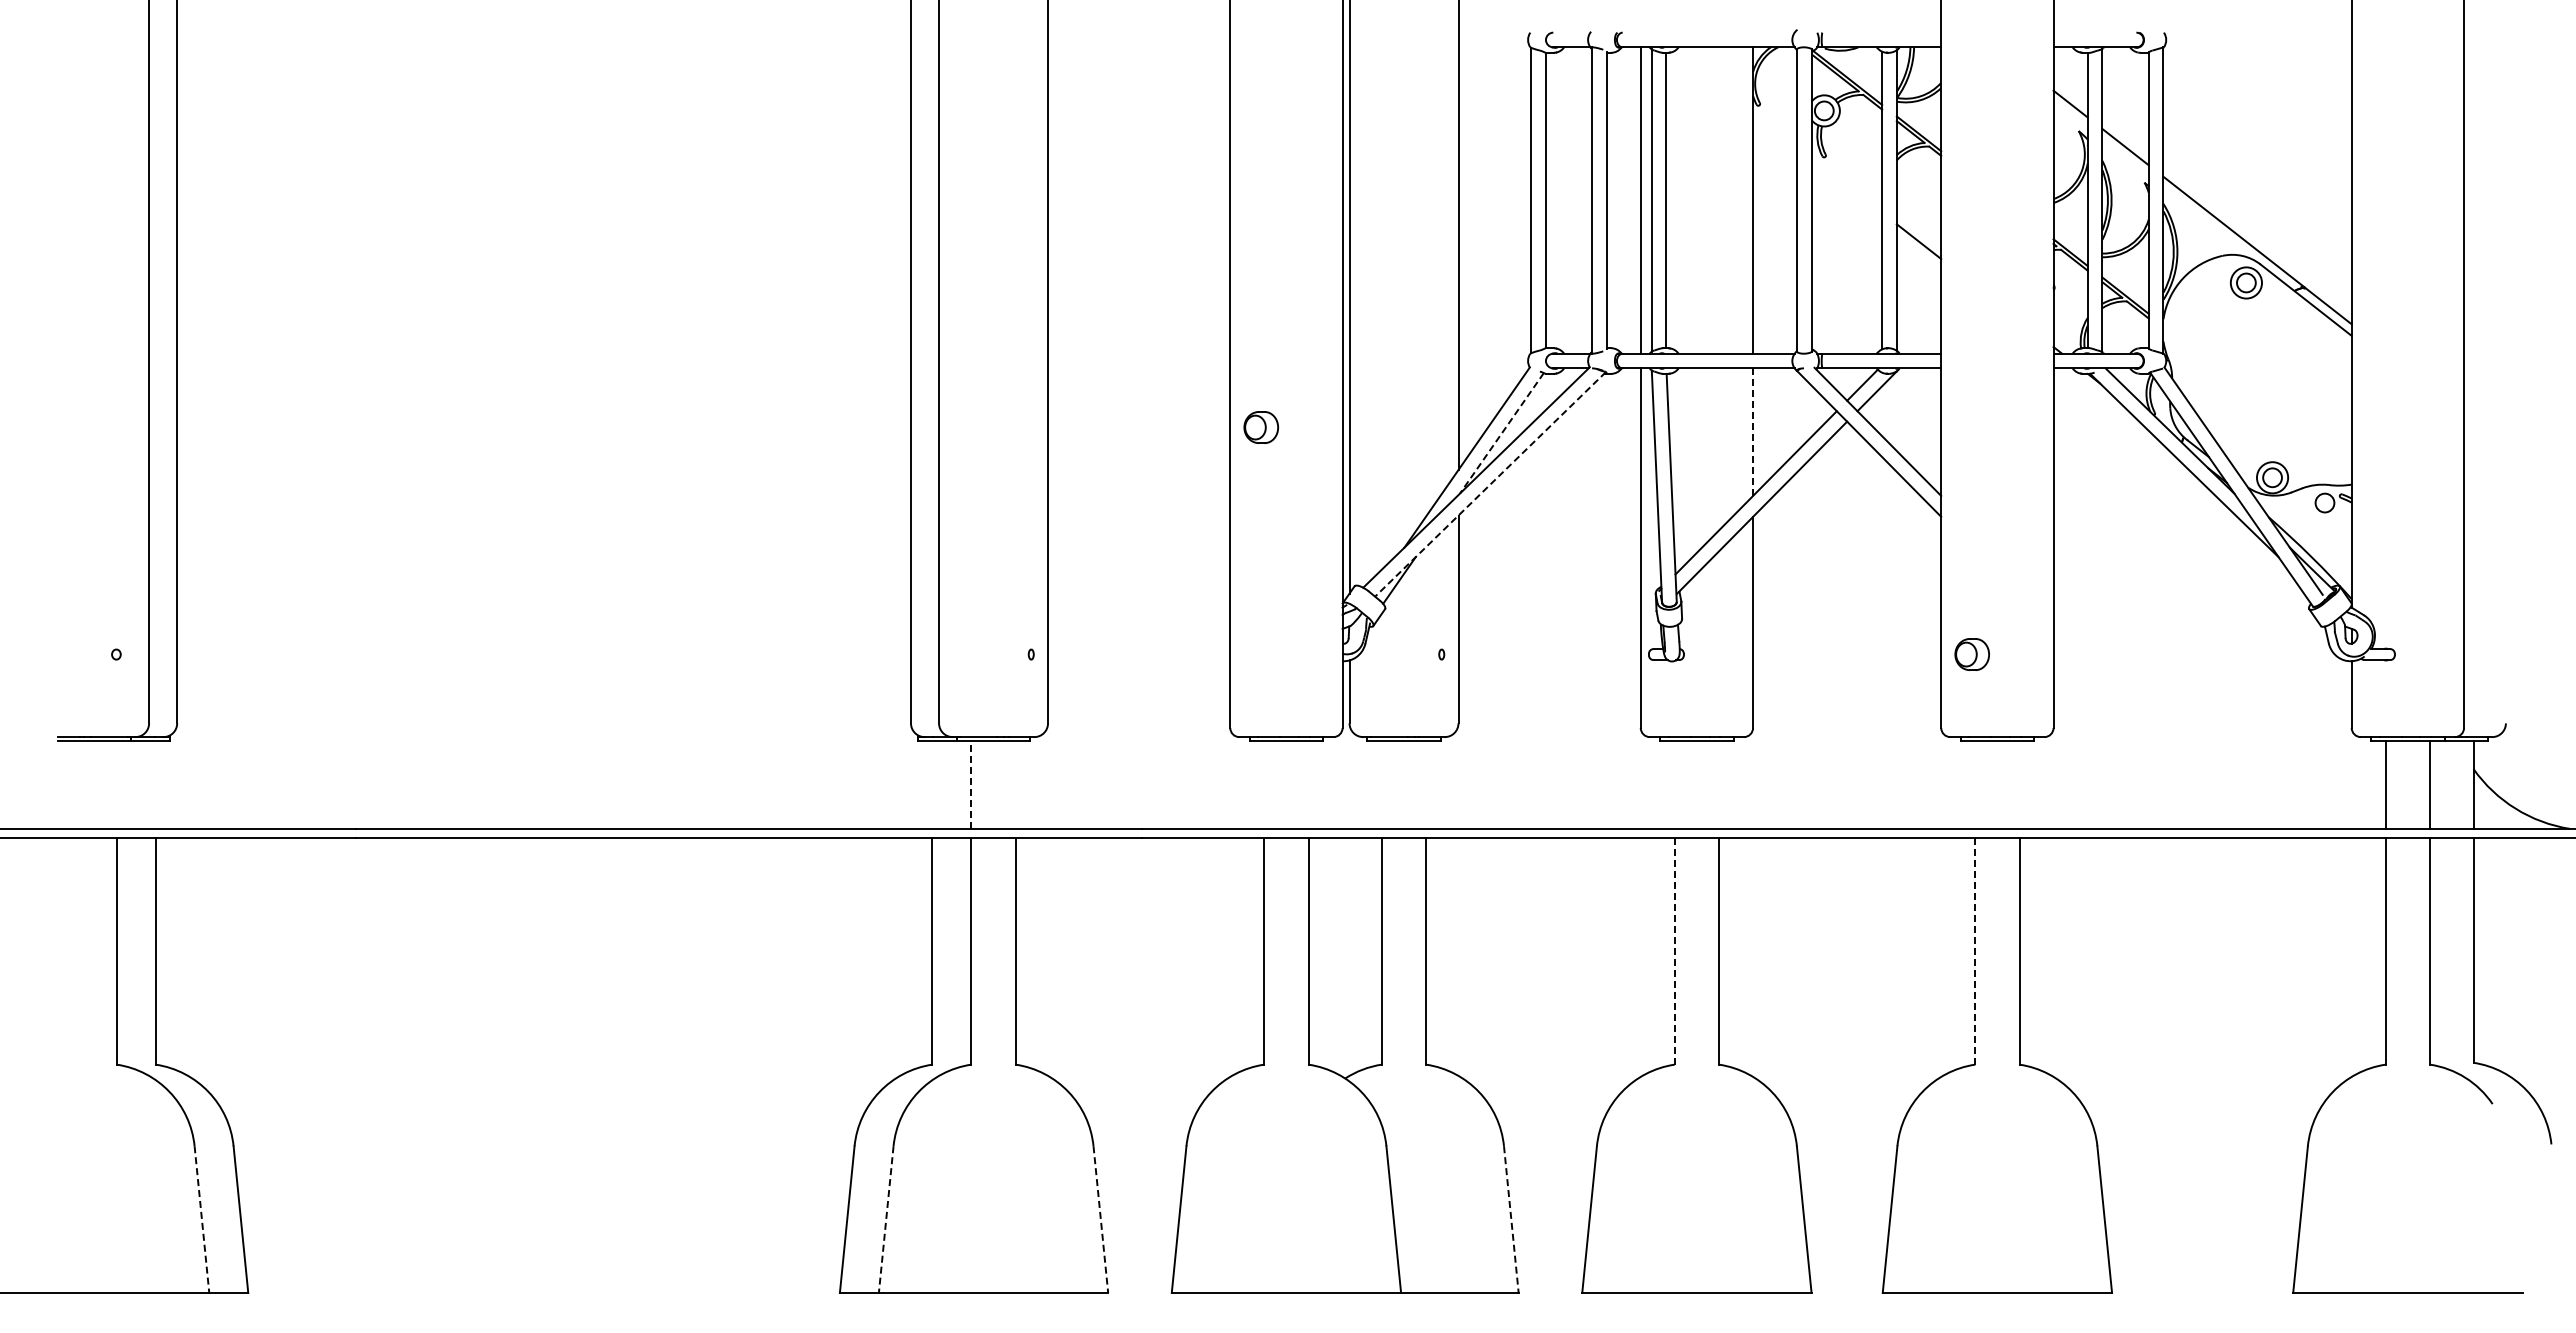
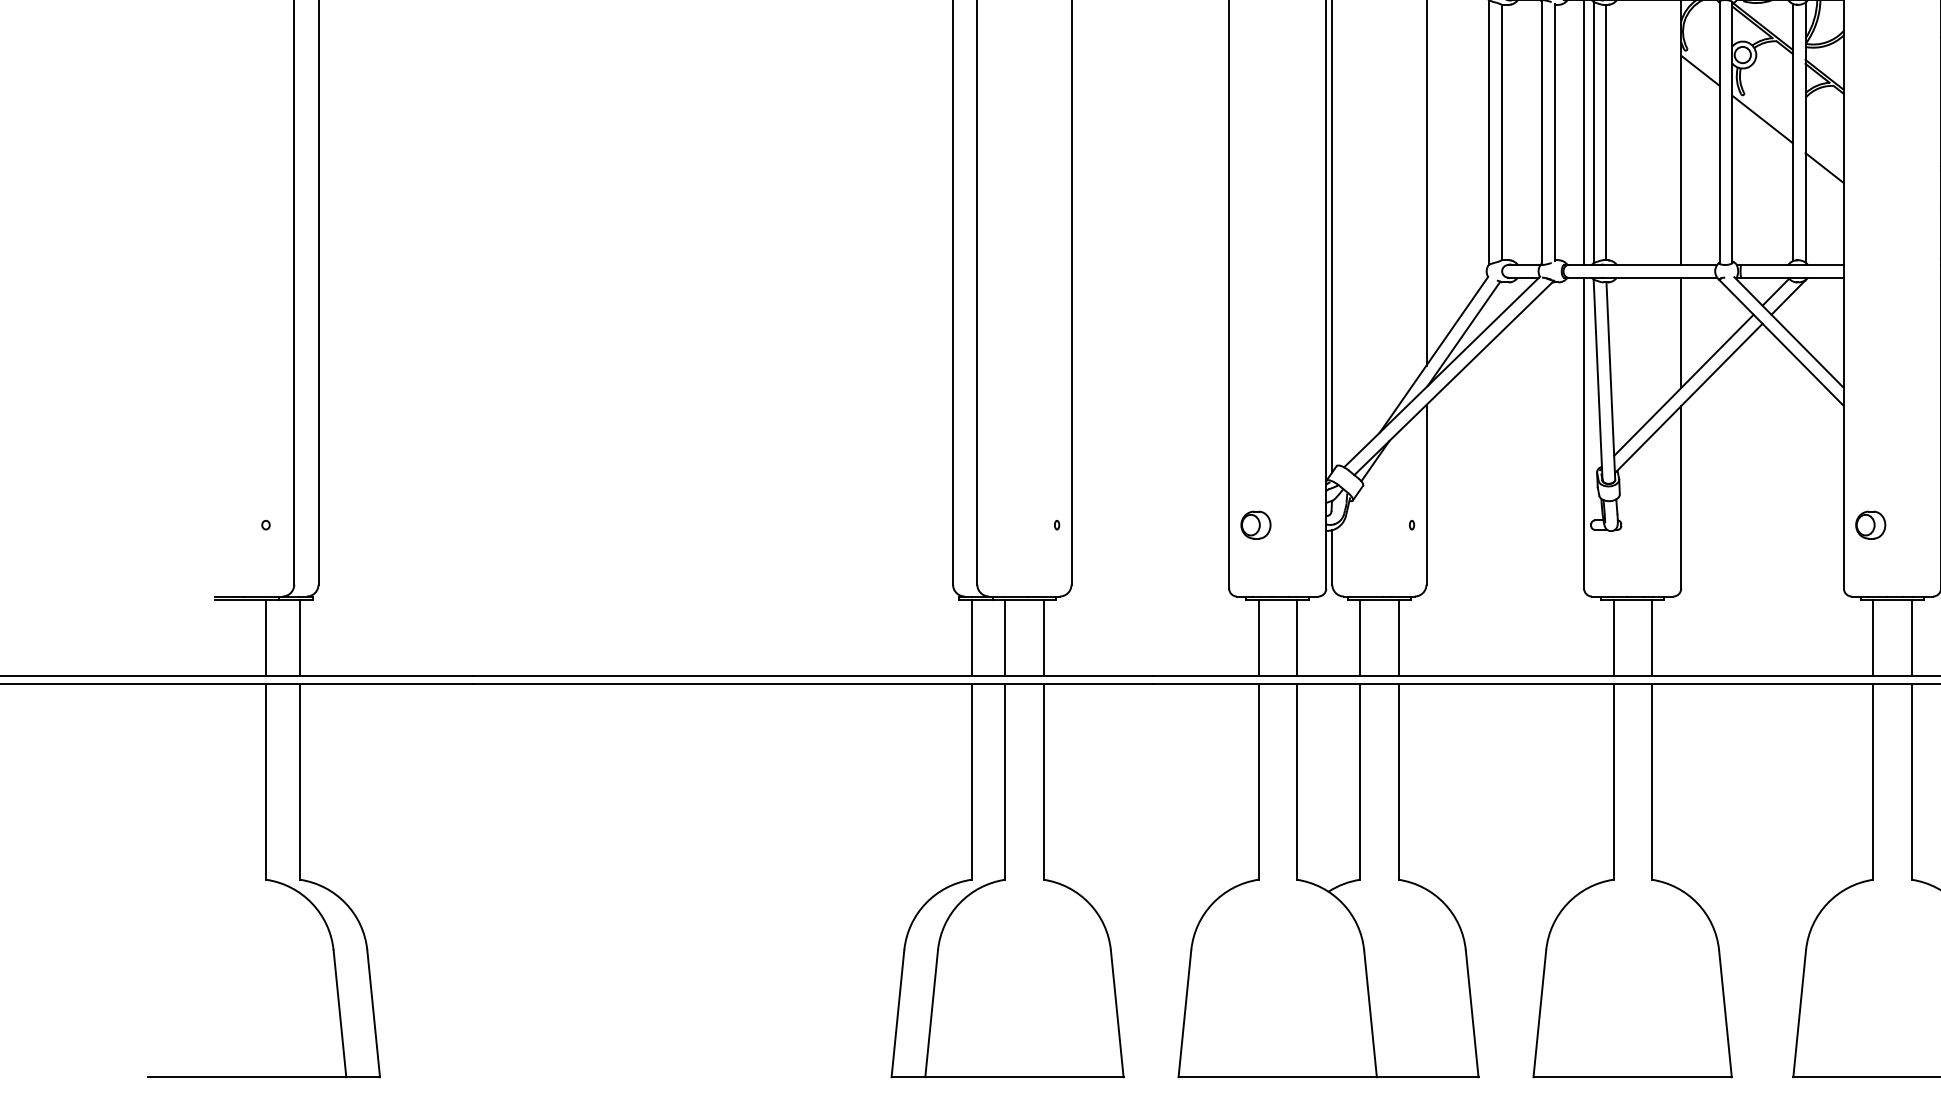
line: (1775, 128) -> (1700, 70), added
line: (1847, 184) -> (1762, 118), added
part: (1261, 427) -> (1256, 525), moved
line: (1753, 432) -> (1681, 333), dashed -> solid
line: (1501, 433) -> (1463, 334), dashed -> solid
line: (1490, 484) -> (1454, 378), dashed -> solid
line: (116, 784) -> (266, 637), added
line: (155, 784) -> (299, 637), added
line: (932, 784) -> (971, 637), added
line: (971, 784) -> (1005, 637), dashed -> solid
line: (1015, 784) -> (1043, 637), added
line: (1264, 784) -> (1258, 637), added
line: (1308, 784) -> (1296, 637), added
line: (1381, 784) -> (1359, 637), added
line: (1426, 784) -> (1398, 637), added
line: (1674, 784) -> (1613, 637), added
line: (1719, 784) -> (1652, 637), added
line: (1975, 784) -> (1873, 637), added
line: (2019, 784) -> (1911, 637), added
line: (1674, 950) -> (1613, 781), dashed -> solid
line: (1975, 950) -> (1873, 781), dashed -> solid
line: (201, 1219) -> (339, 1013), dashed -> solid
line: (886, 1219) -> (931, 1013), dashed -> solid
line: (1100, 1219) -> (1116, 1013), dashed -> solid
line: (1511, 1219) -> (1472, 1013), dashed -> solid

